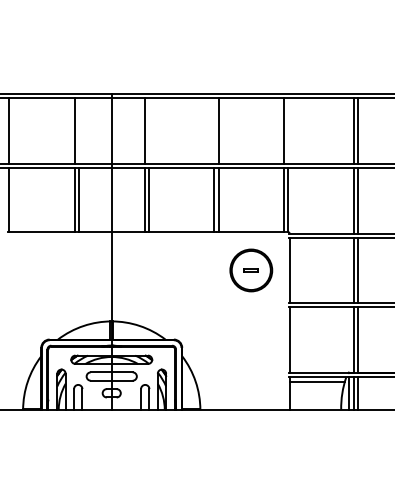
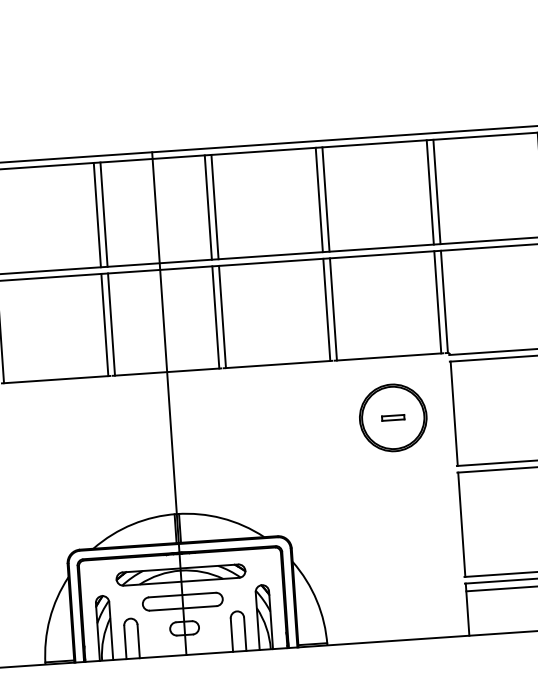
line: (78, 130) -> (103, 214), added
line: (148, 130) -> (214, 206), added
line: (214, 130) -> (319, 199), added
line: (288, 130) -> (437, 191), added

